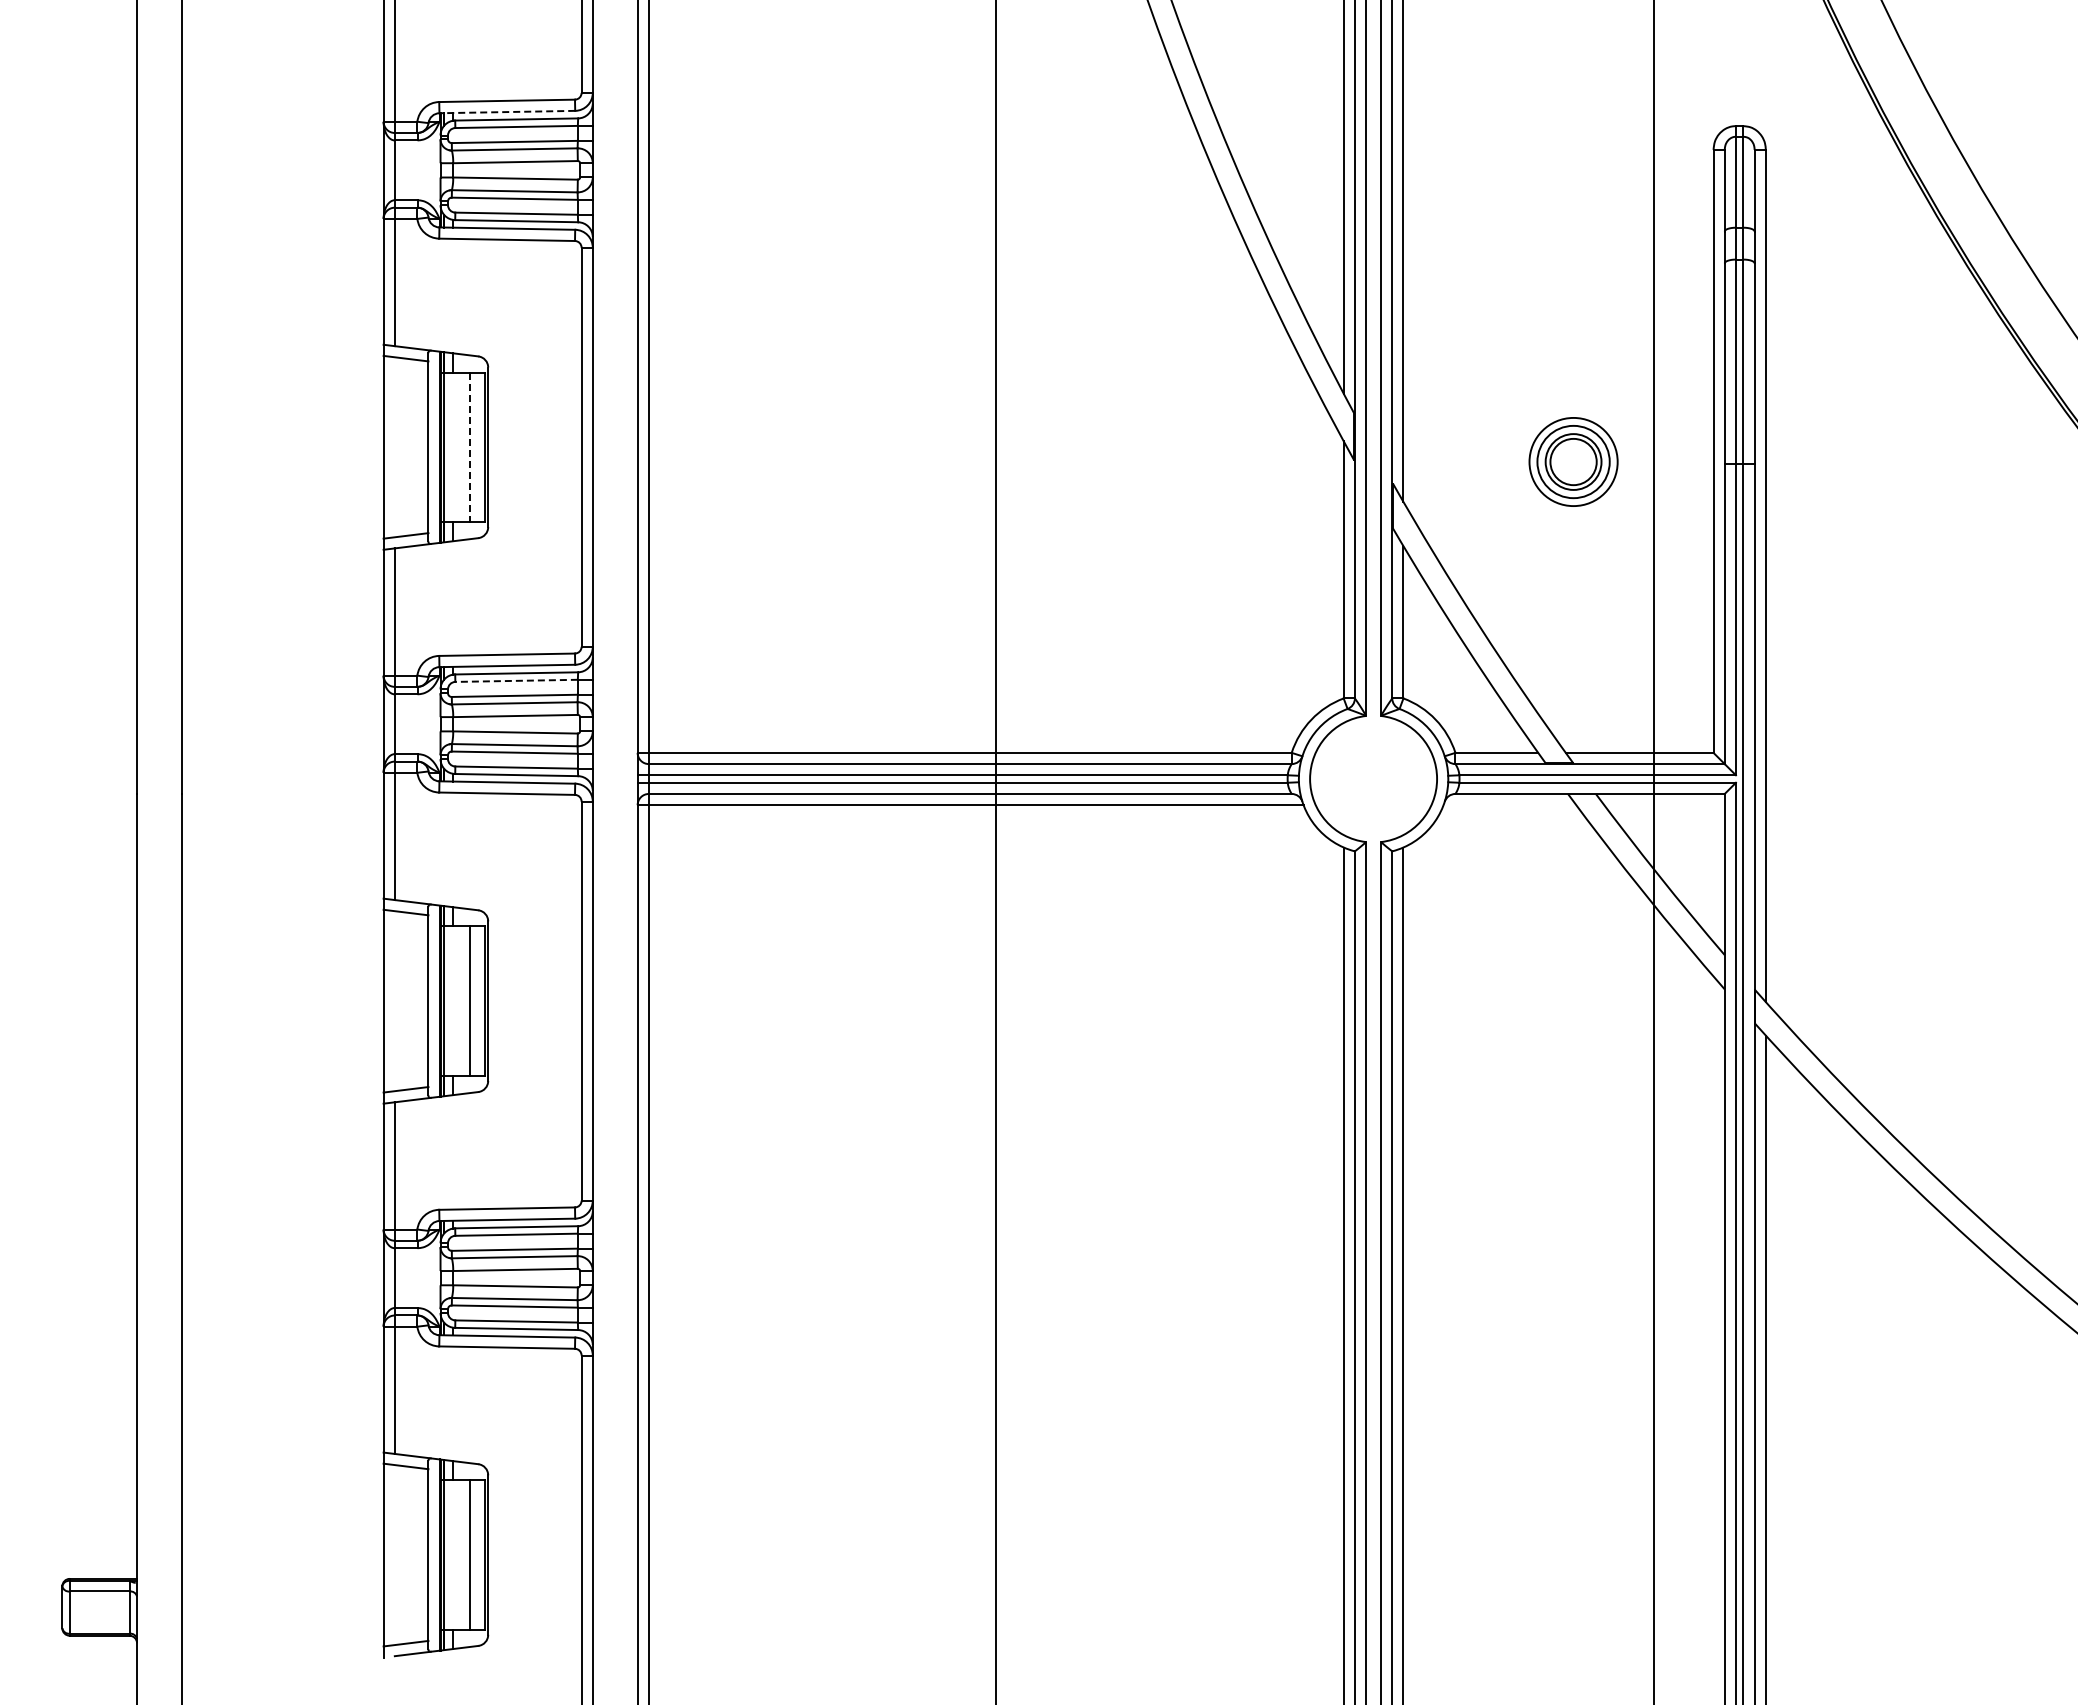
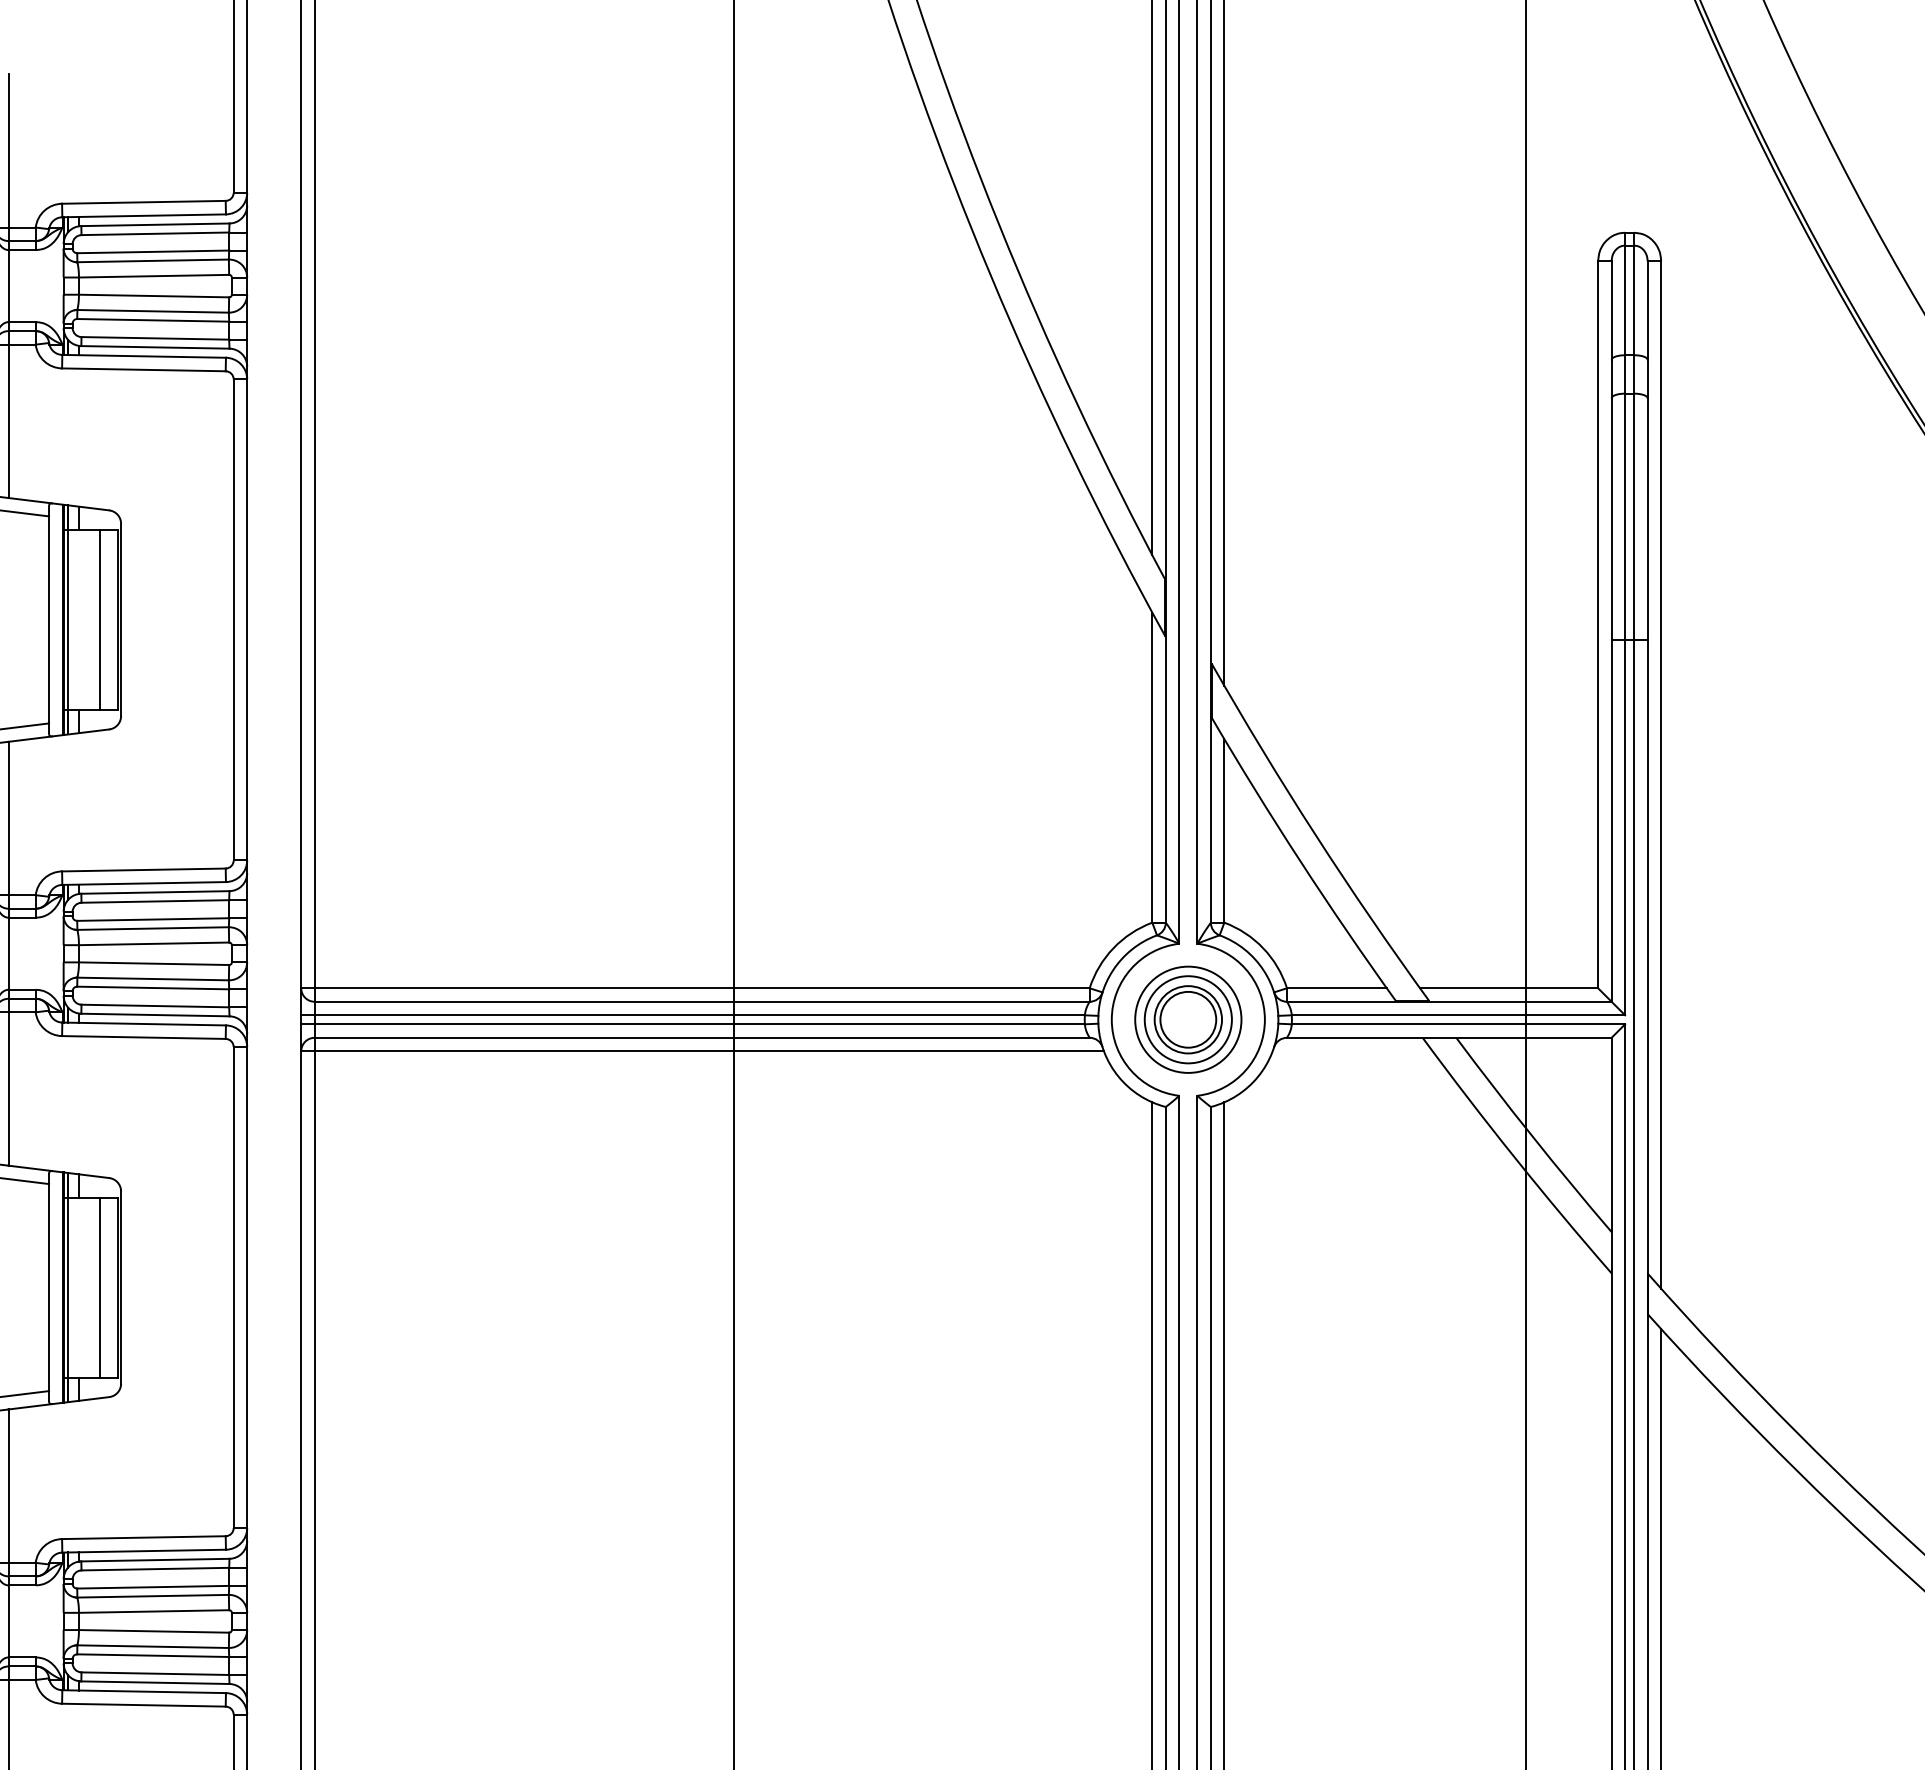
line: (507, 112) -> (144, 216), dashed -> solid
line: (470, 447) -> (99, 620), dashed -> solid
part: (1573, 461) -> (1188, 1019), moved
line: (516, 680) -> (155, 901), dashed -> solid

